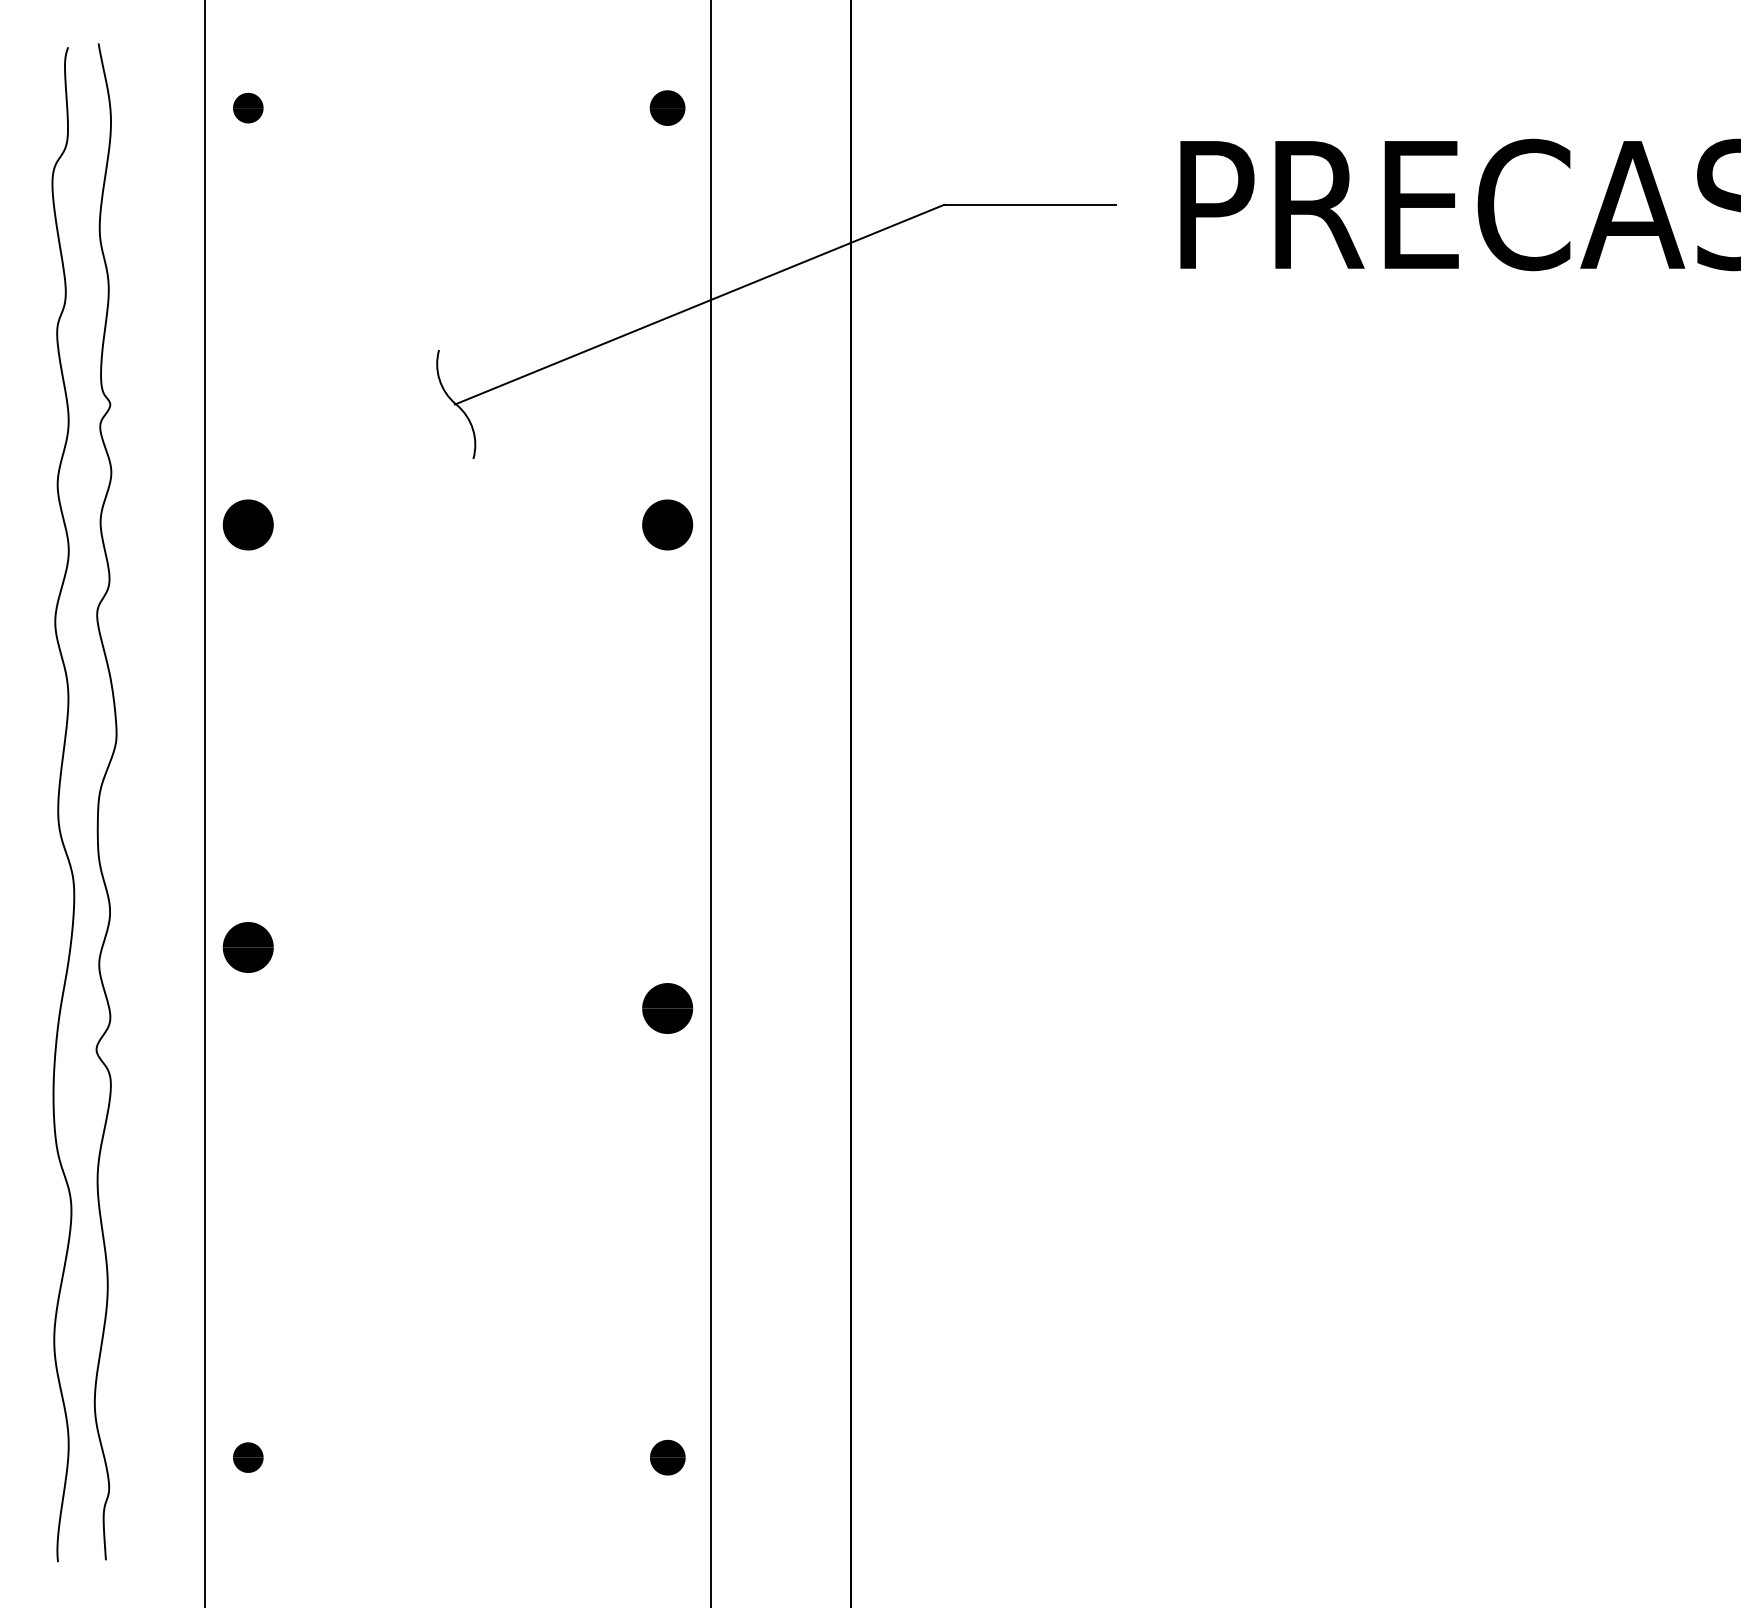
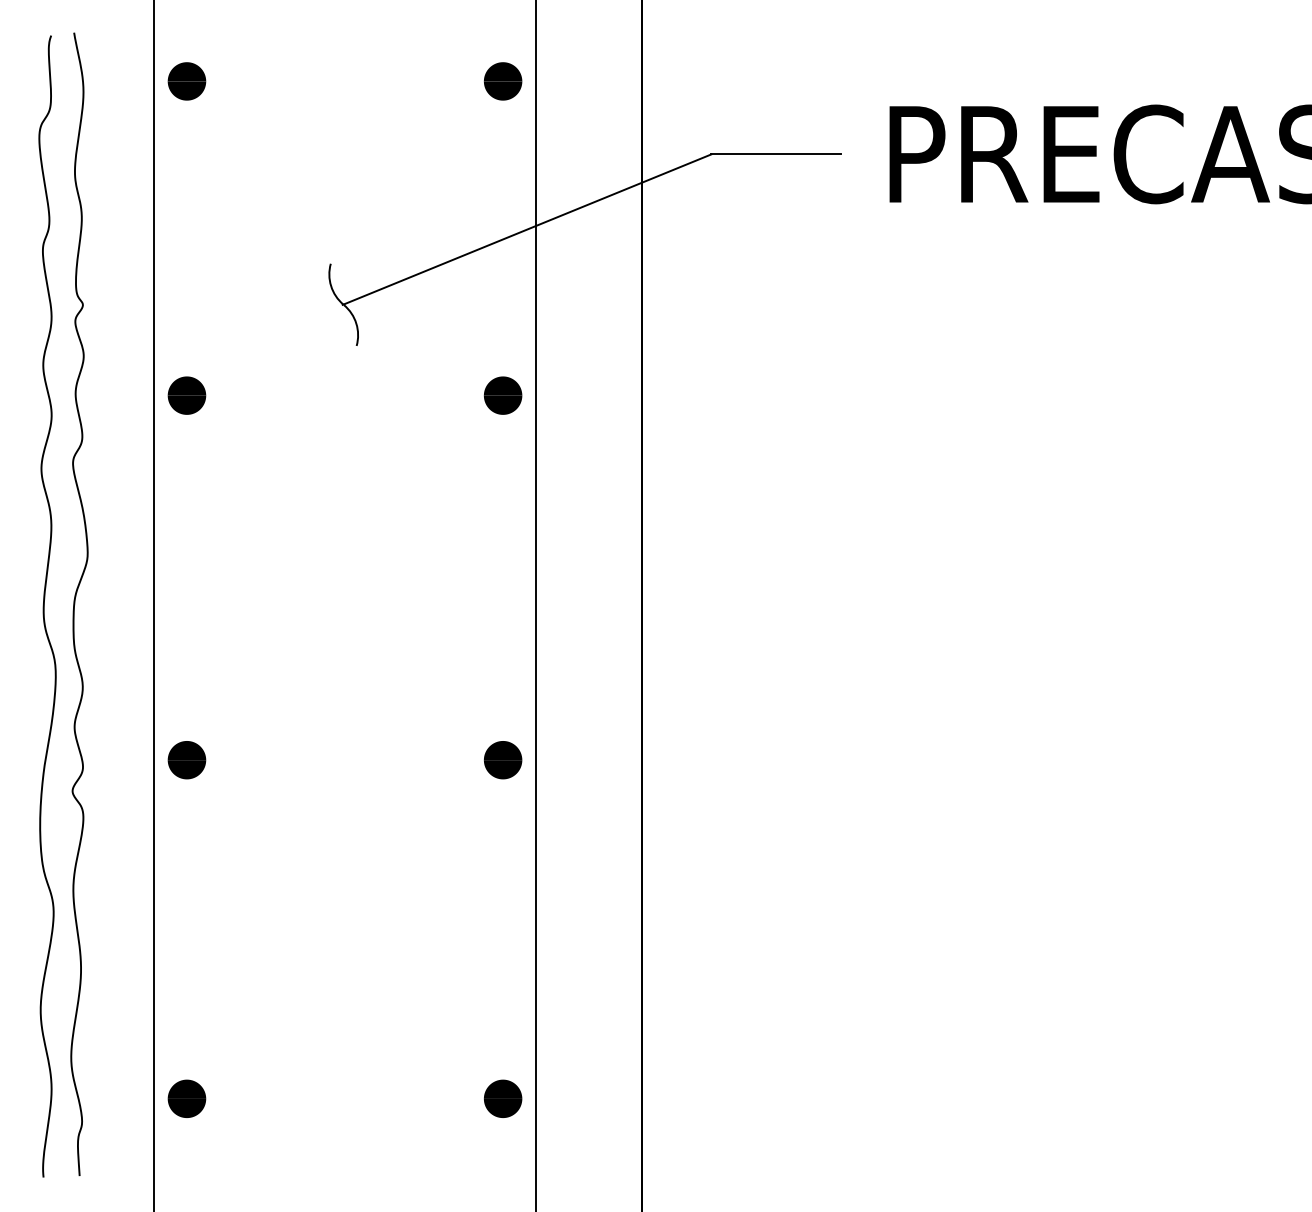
part: (247, 108) -> (186, 81), size x1.67
part: (666, 108) -> (502, 81), size x1.43
part: (247, 947) -> (186, 760), moved
part: (247, 1457) -> (186, 1098), size x1.67
part: (668, 1457) -> (503, 1098), size x1.43

